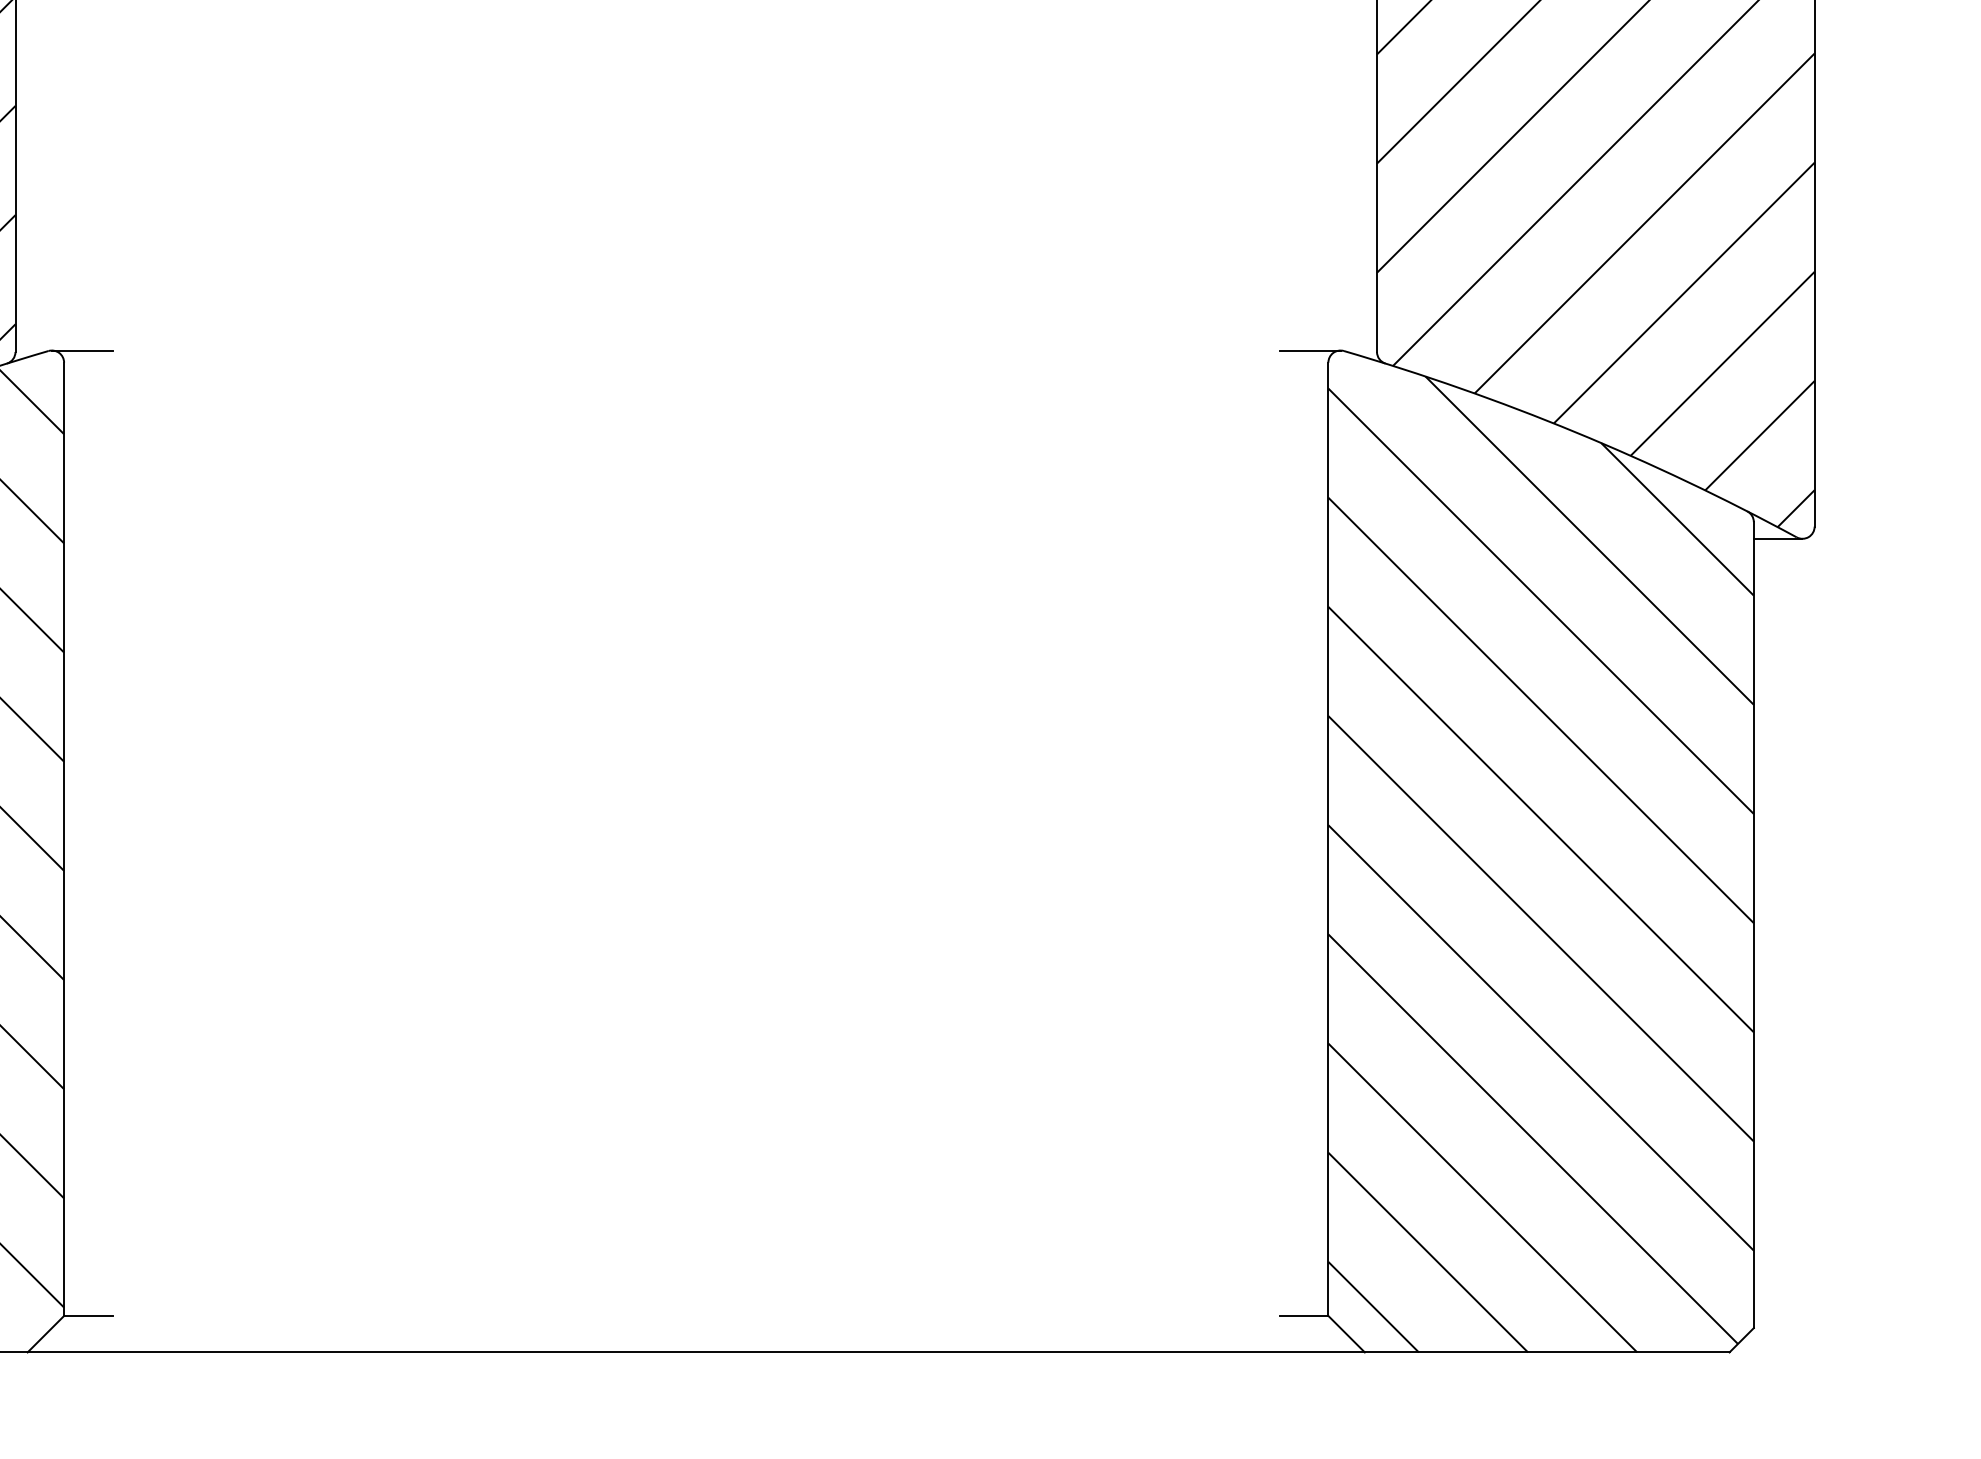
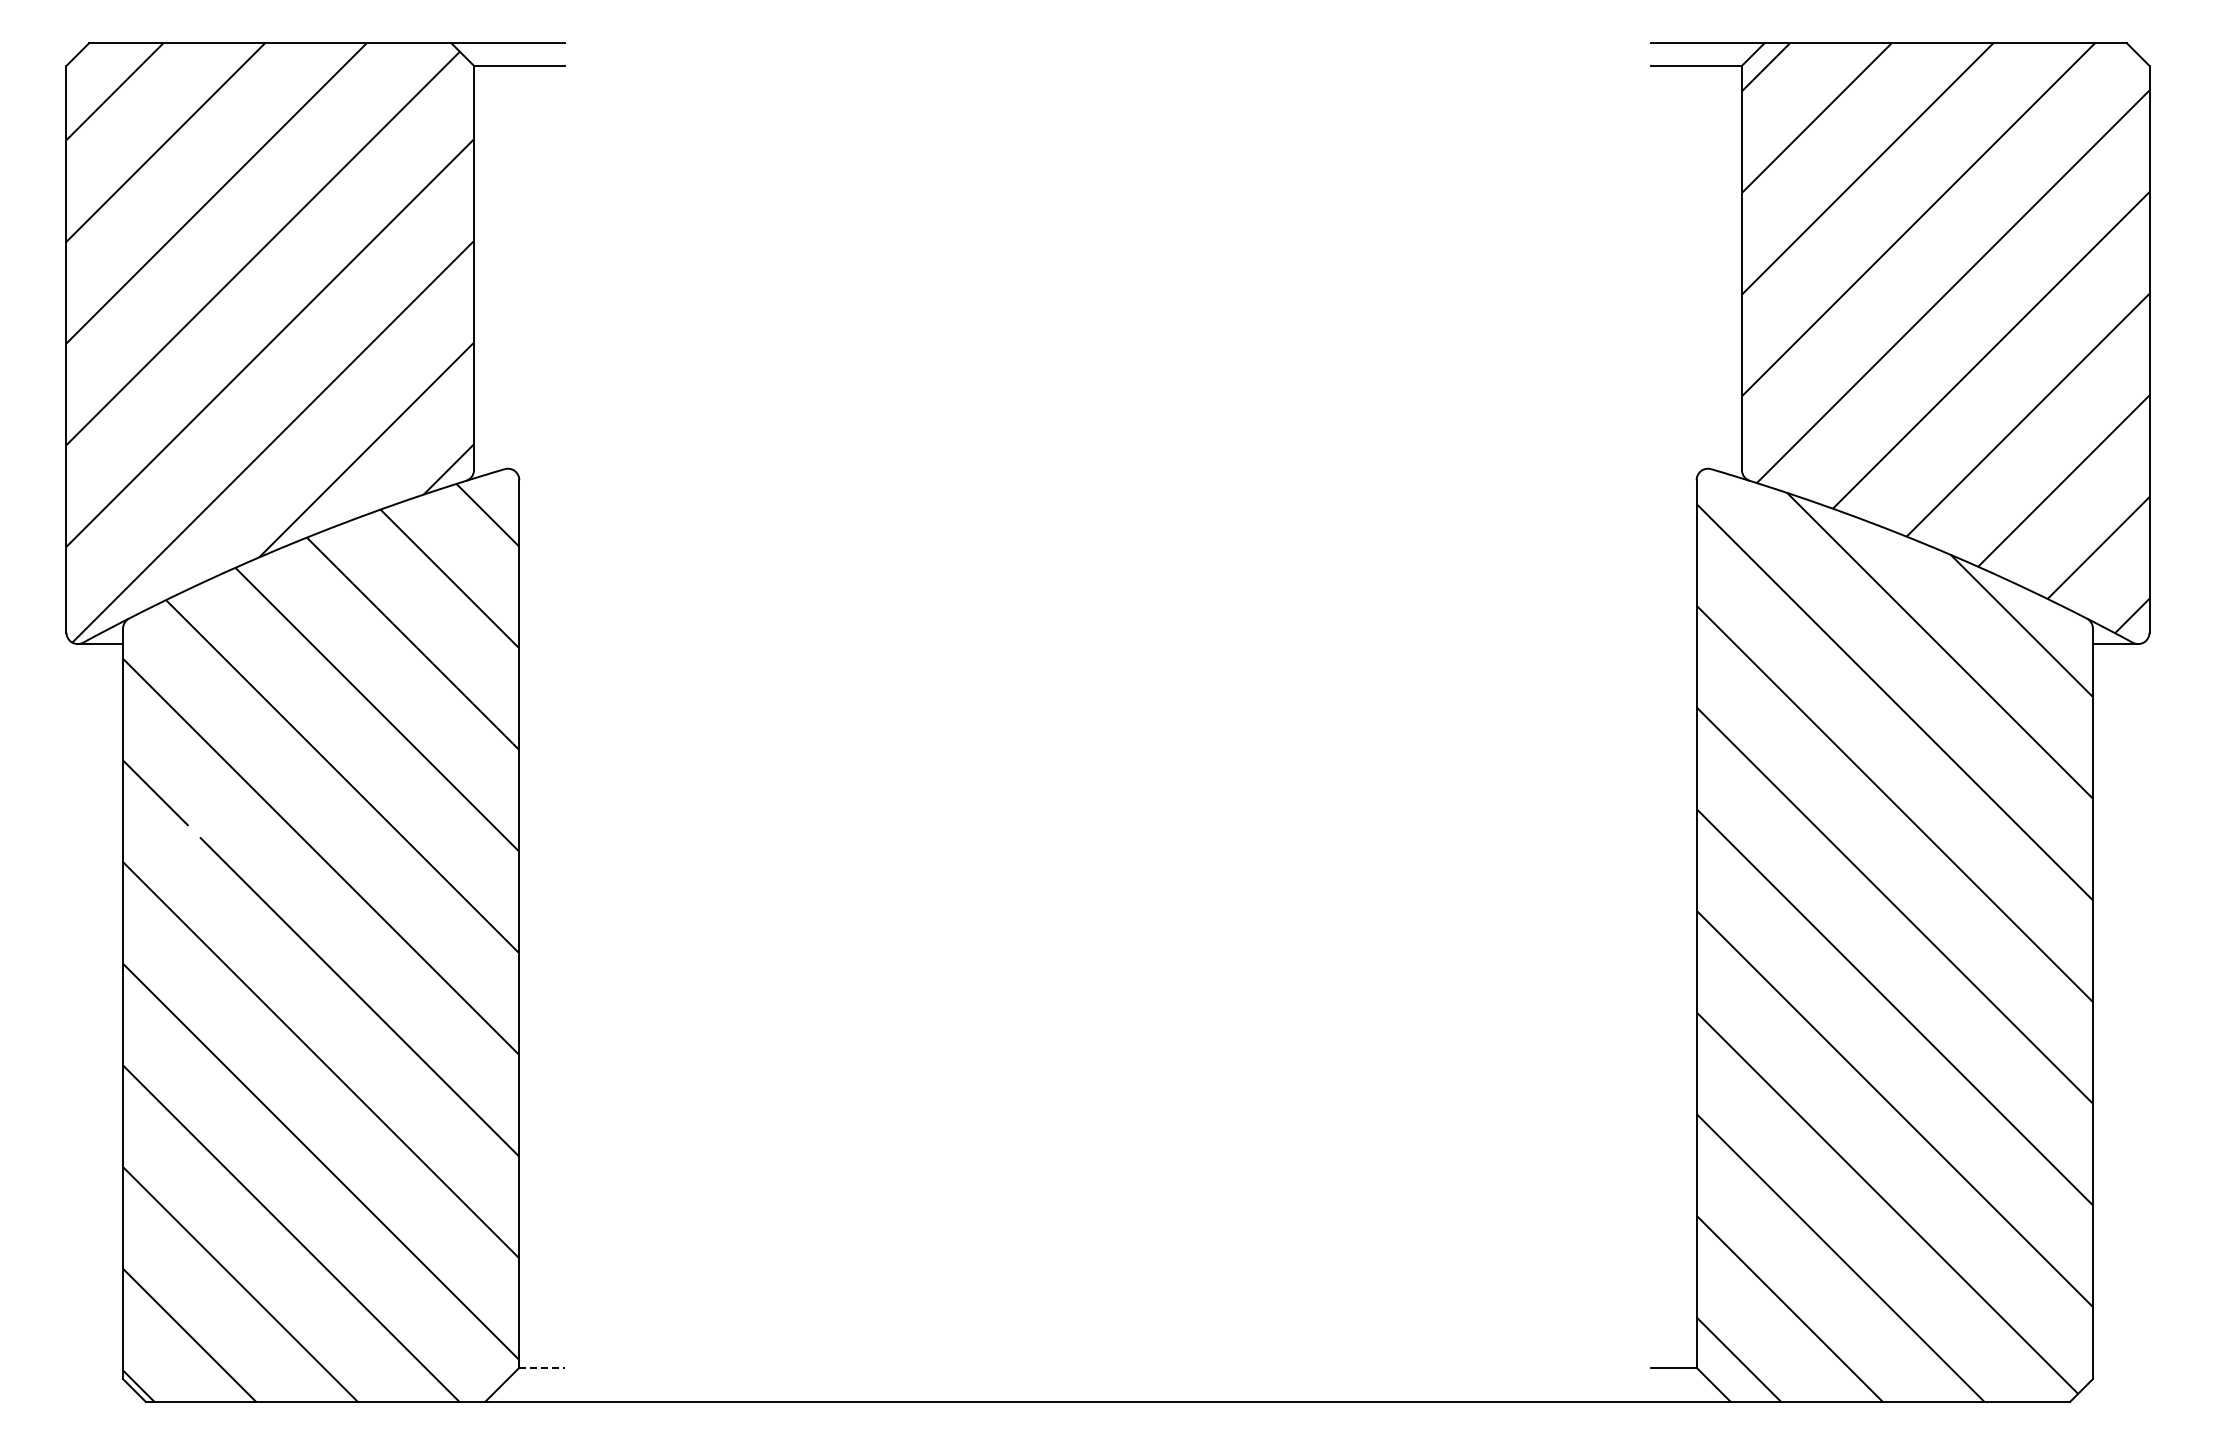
line: (81, 350) -> (535, 468), removed
line: (1309, 350) -> (1679, 468), removed
line: (87, 1315) -> (541, 1367), solid -> dashed

